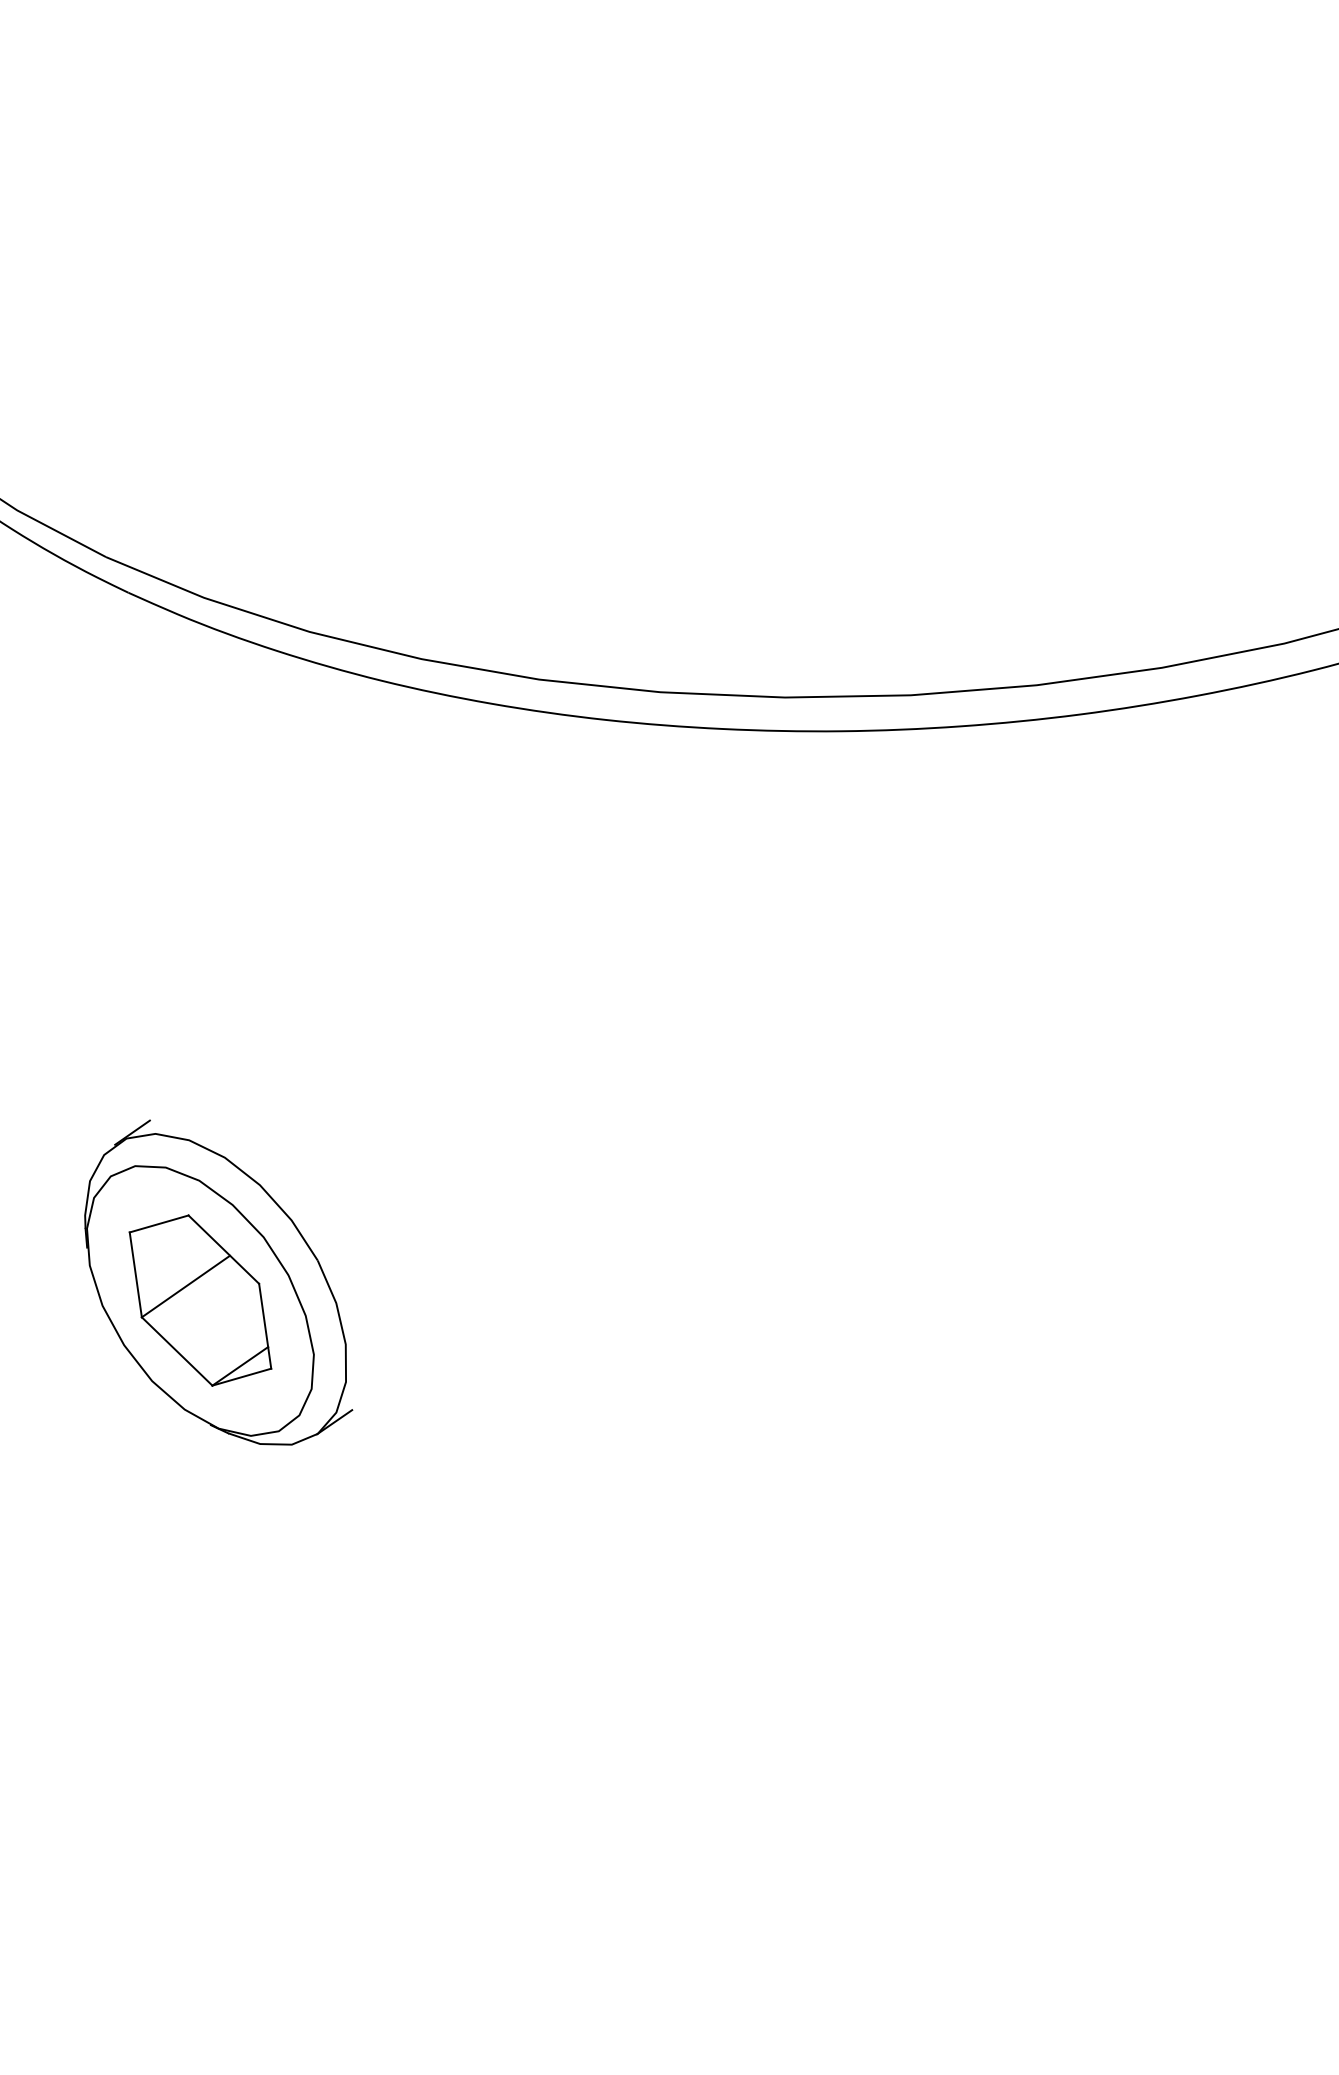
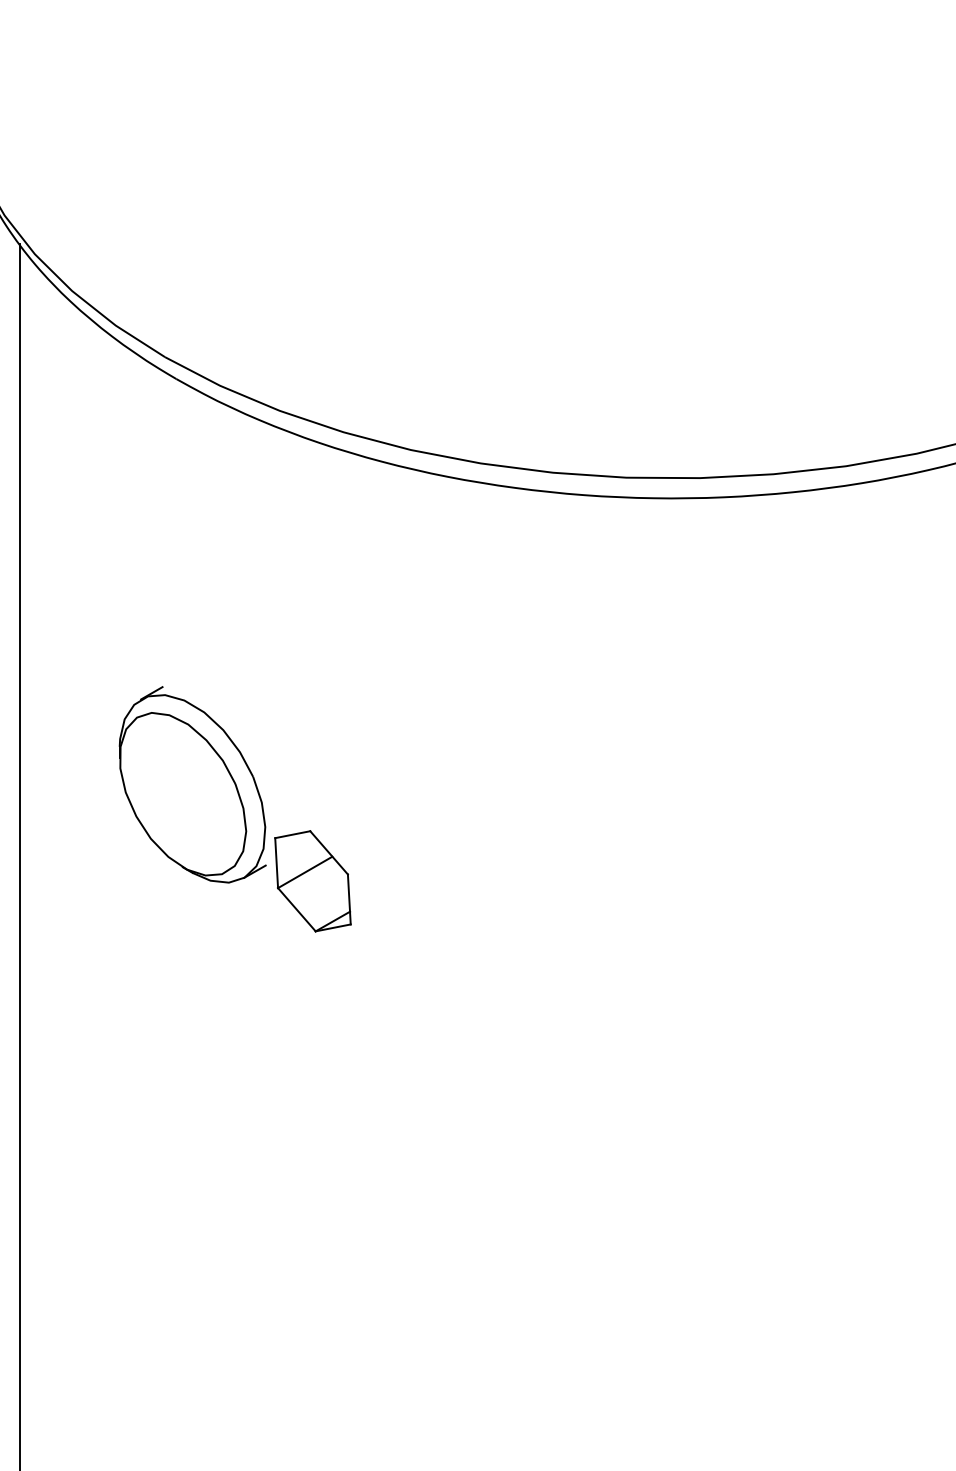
part: (199, 1300) -> (312, 881), moved

